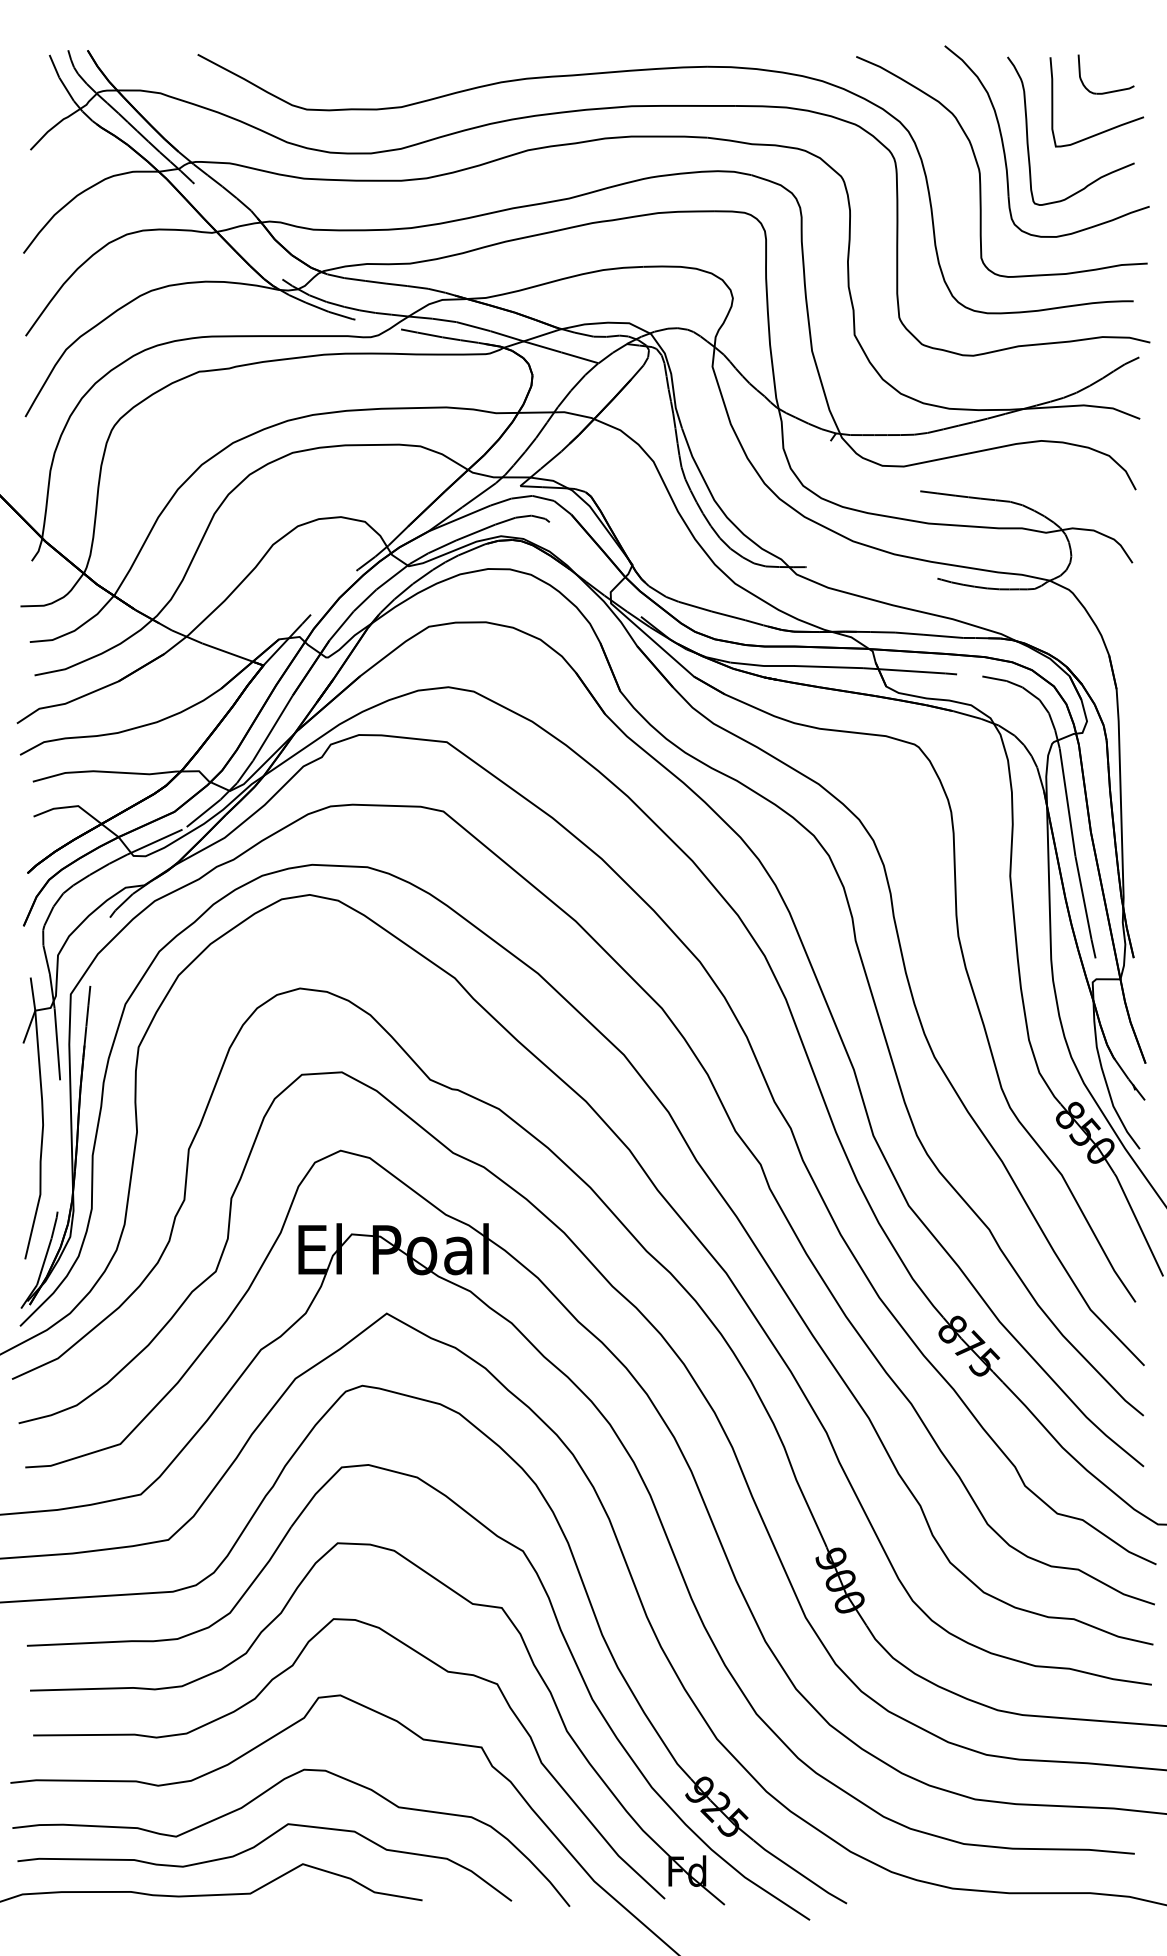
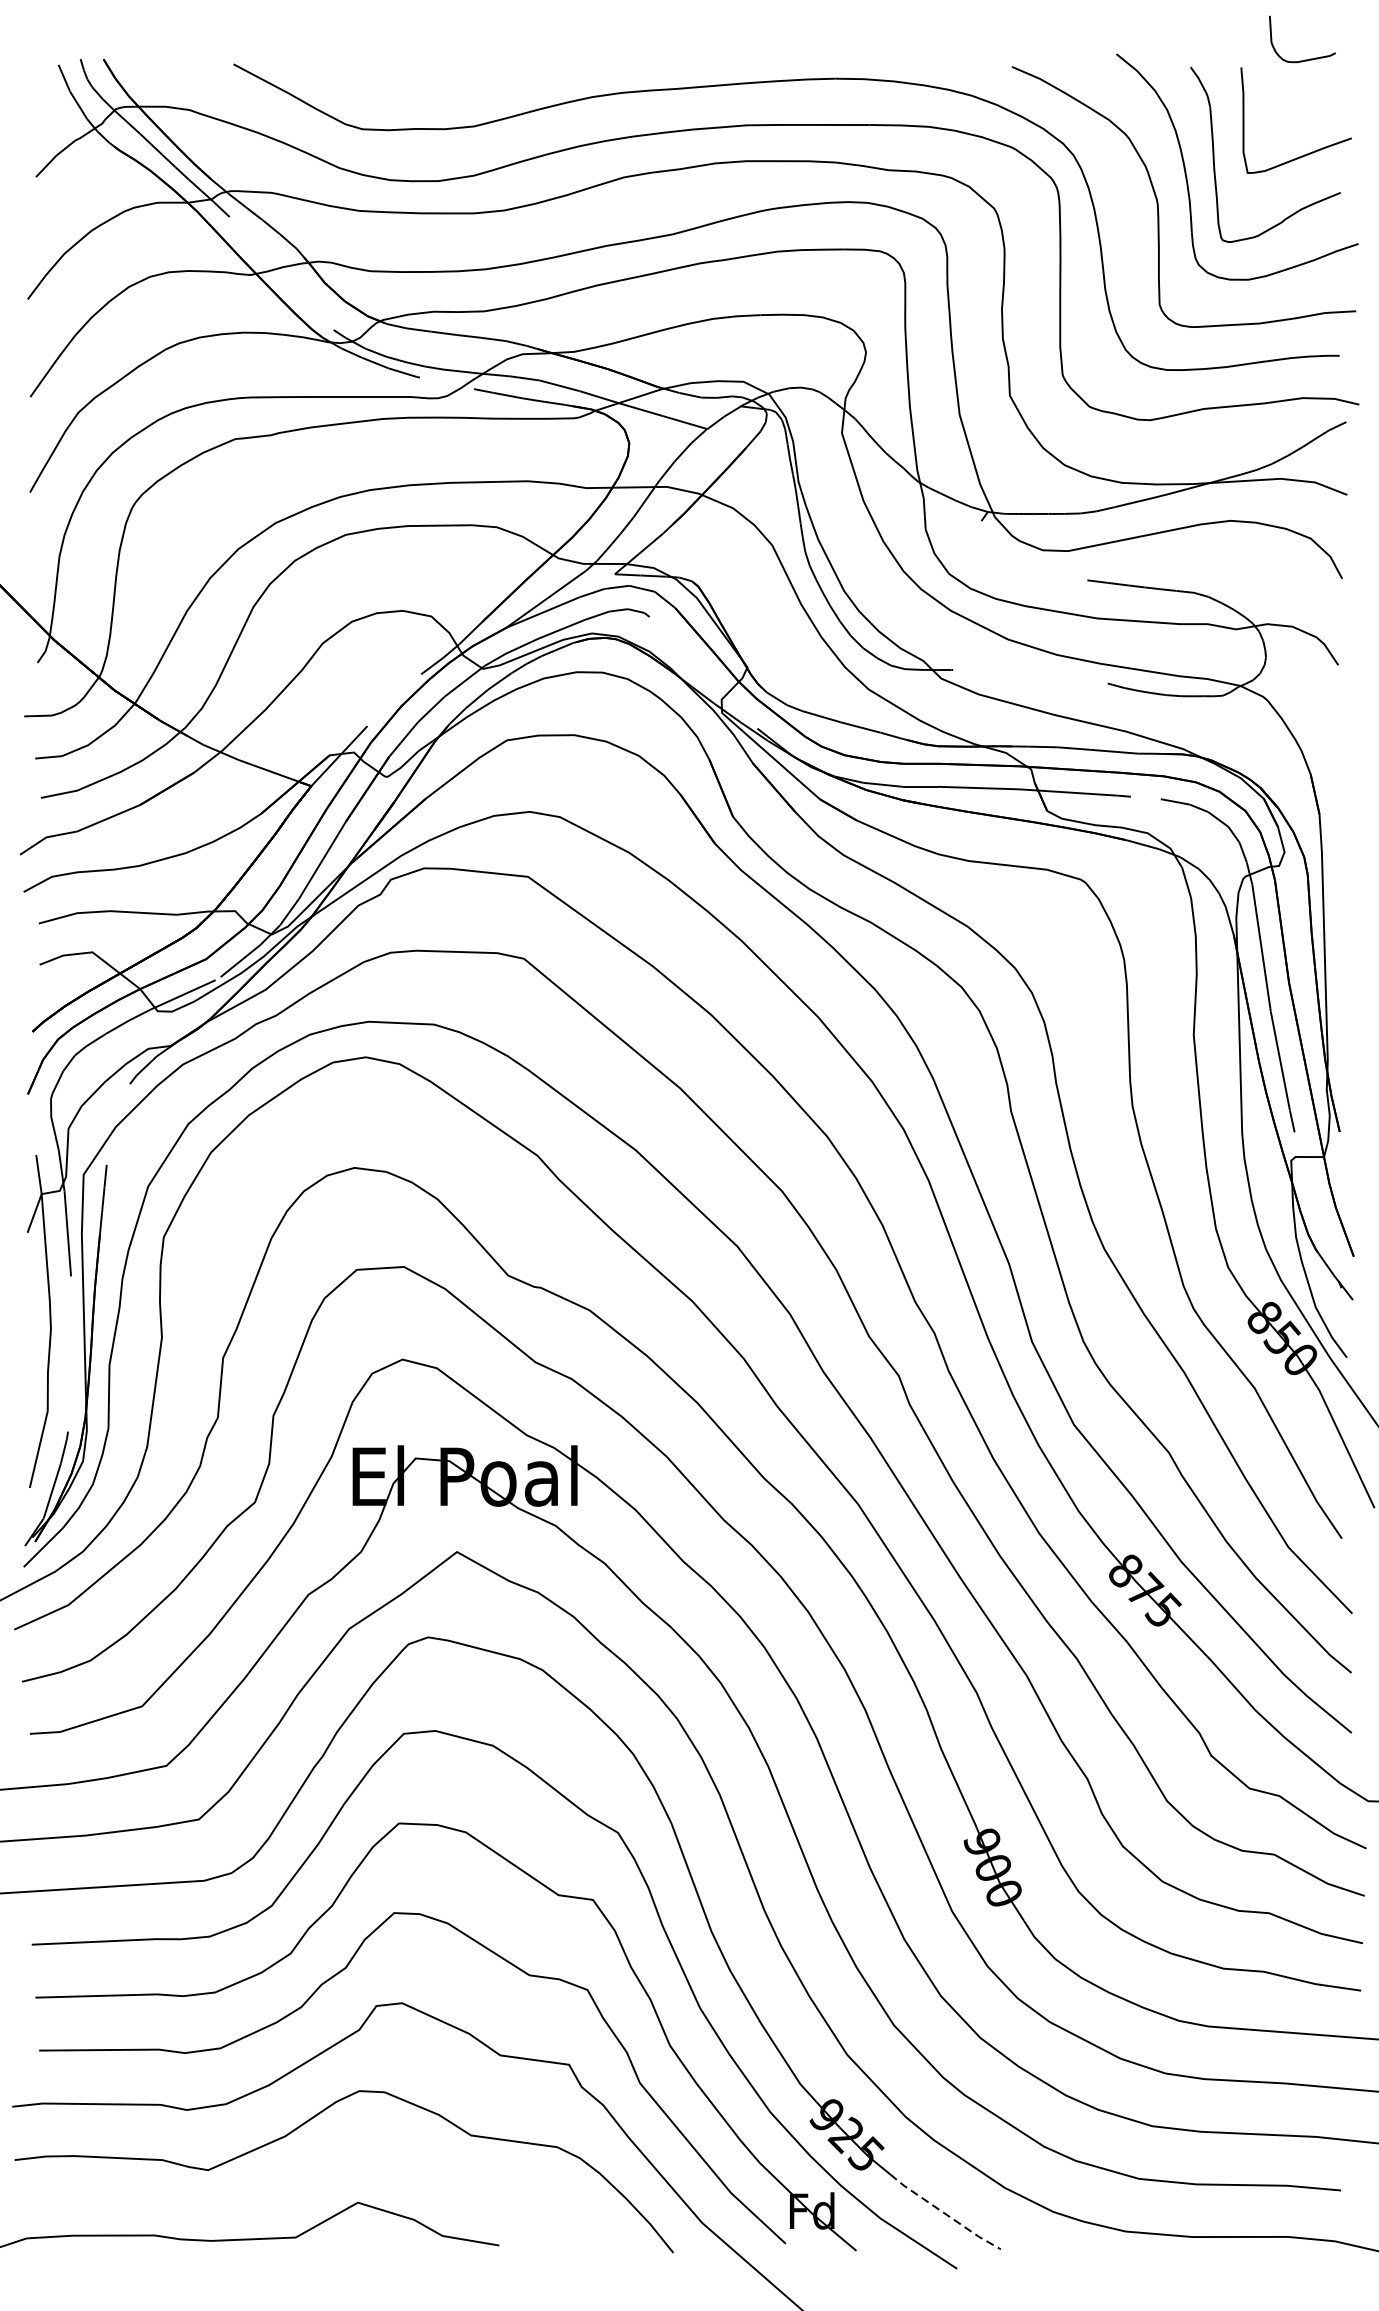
part: (1107, 91) -> (1303, 59), moved
curve: (255, 1847) -> (301, 2182), removed
line: (799, 1873) -> (944, 2213), solid -> dashed

